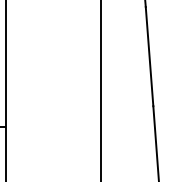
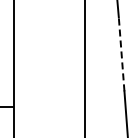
line: (149, 55) -> (121, 53), solid -> dashed

